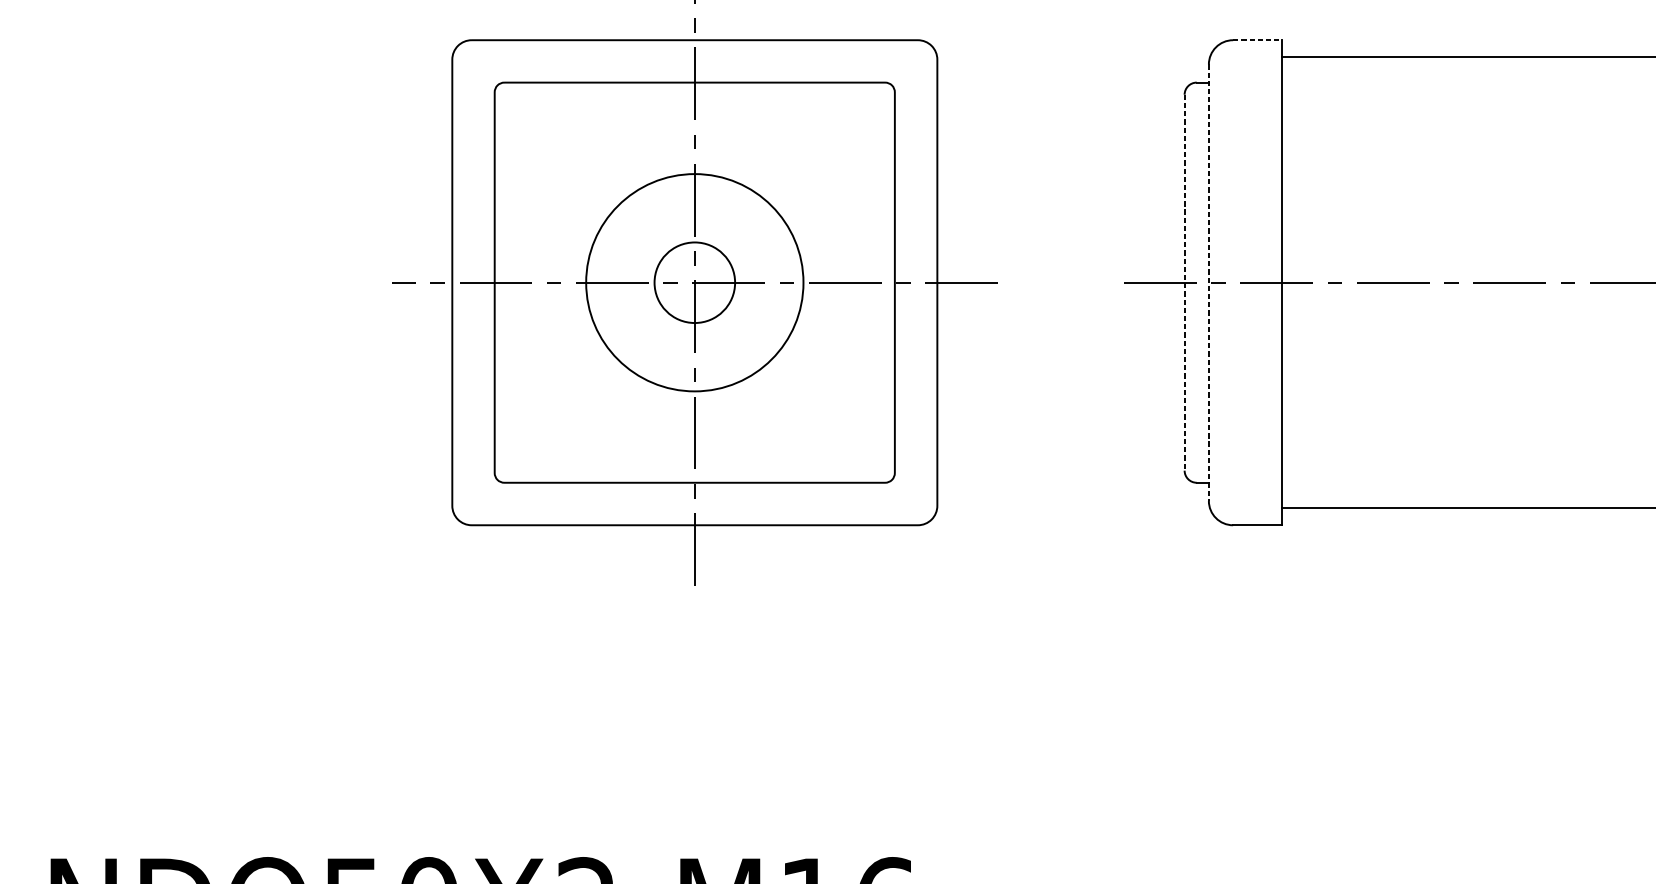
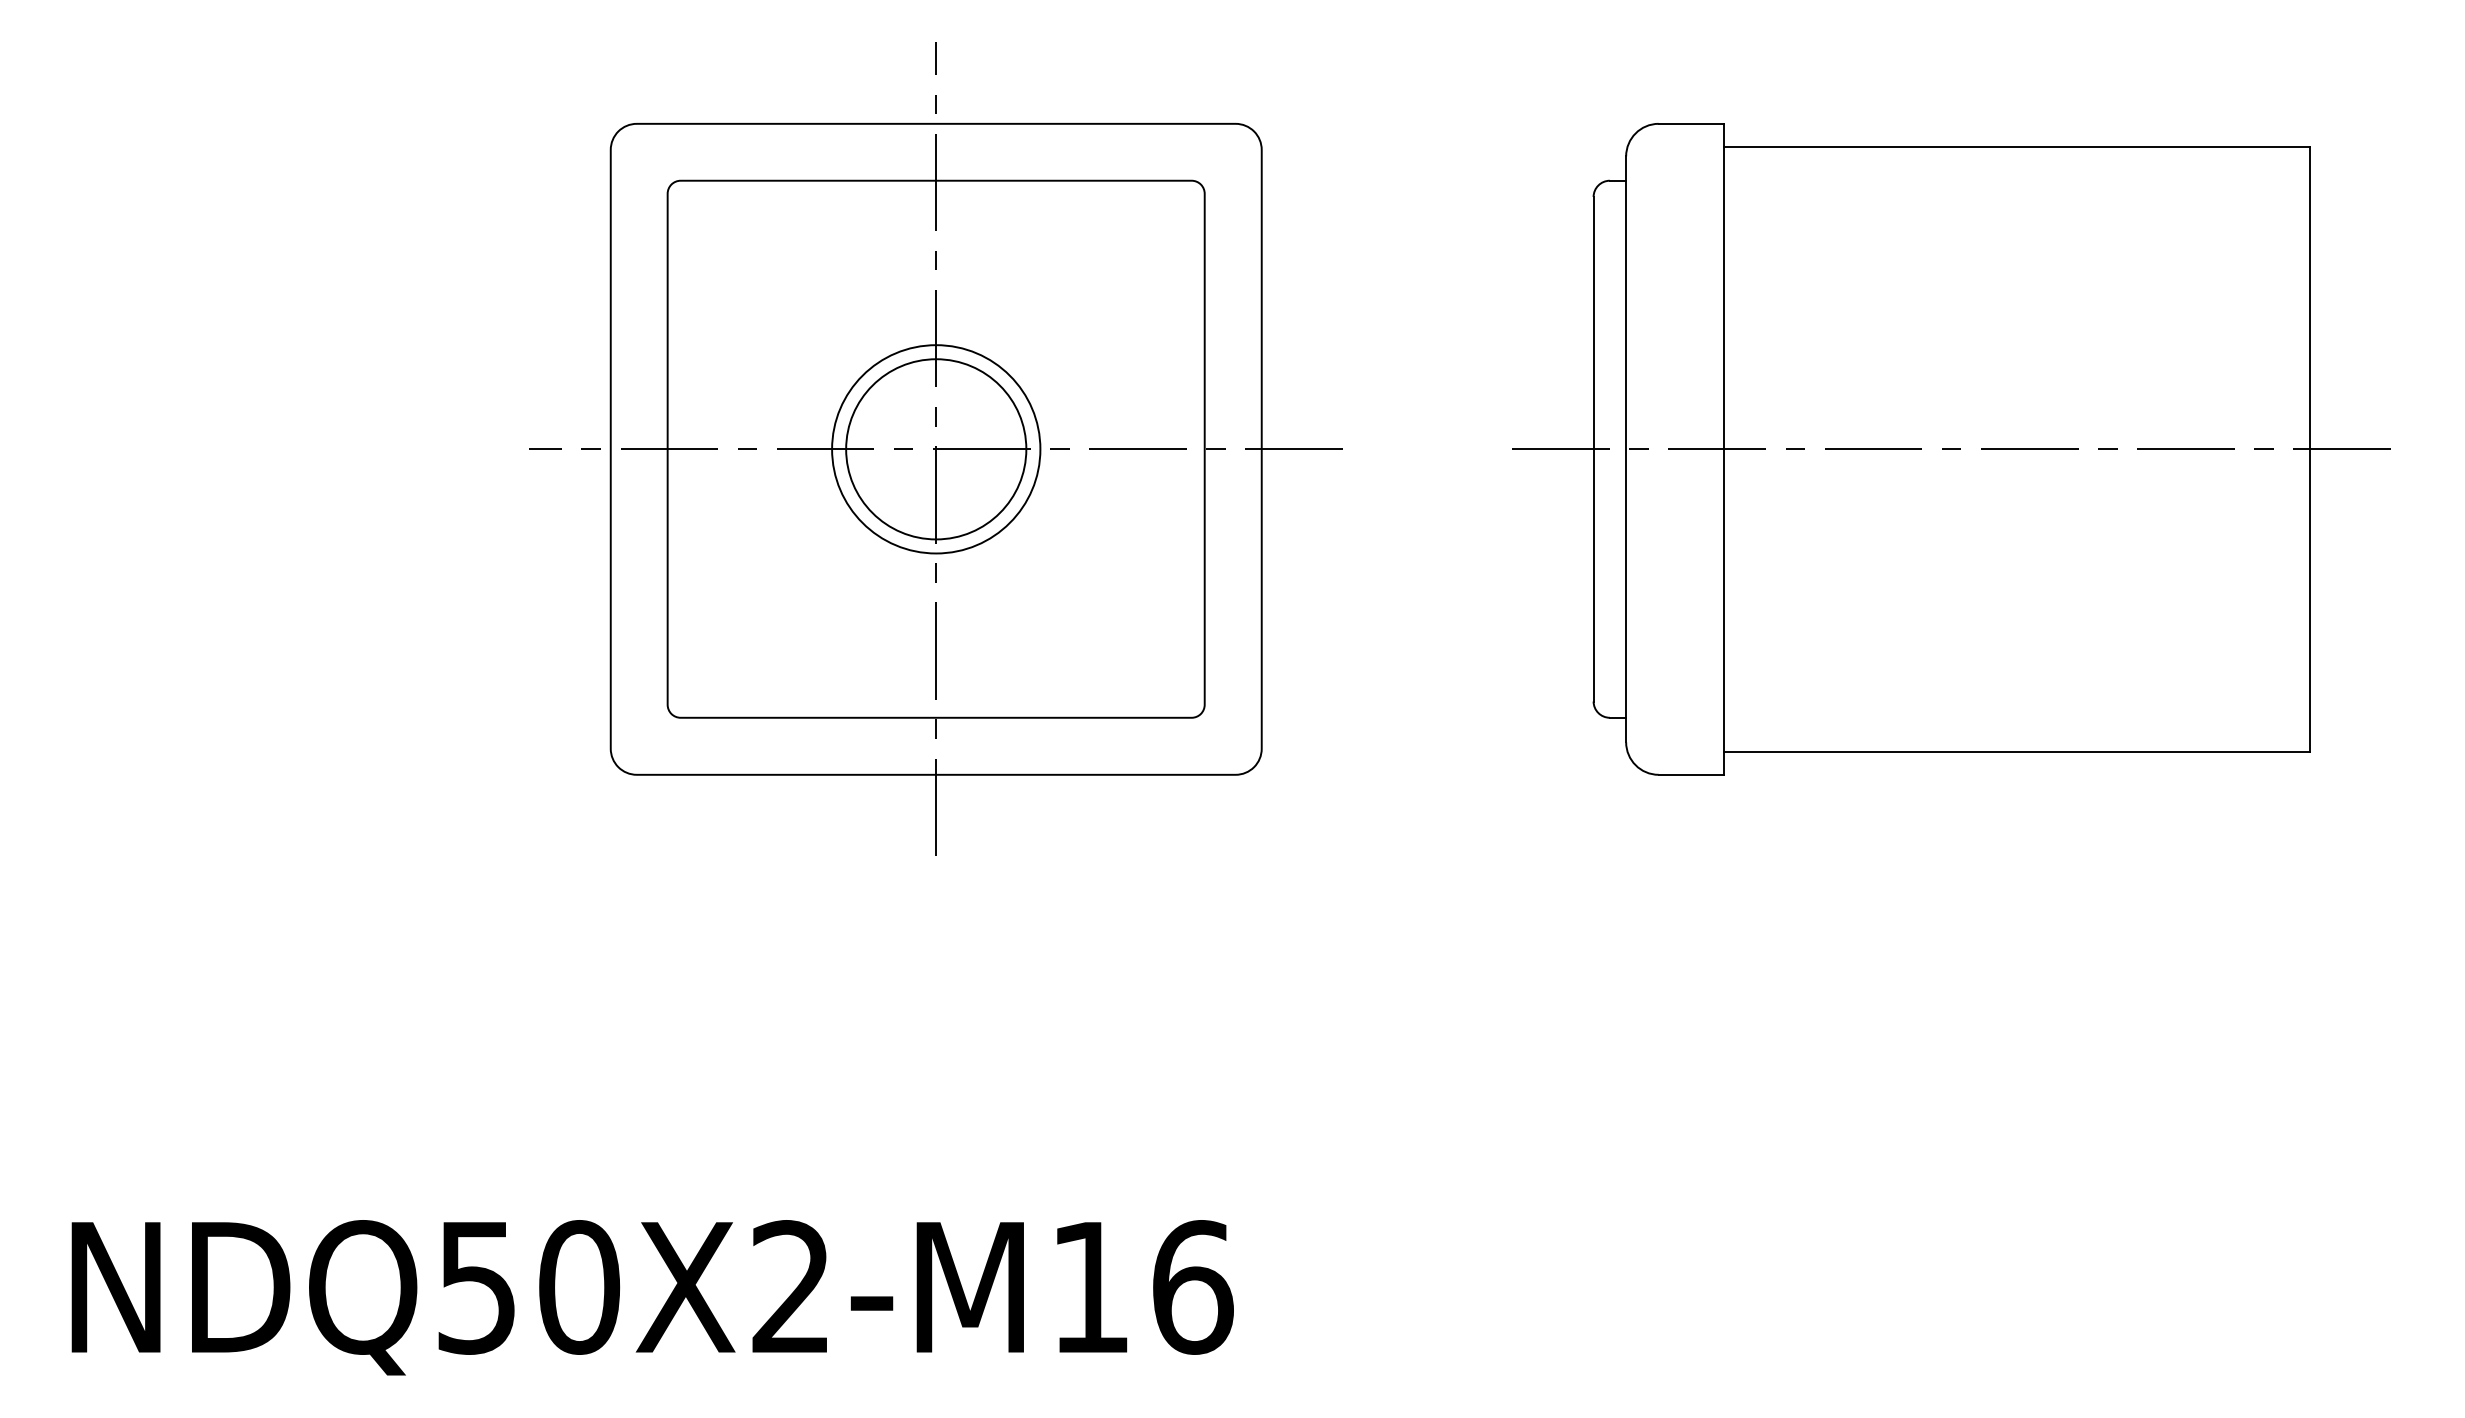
line: (1257, 39) -> (1691, 123), dashed -> solid
circle: (695, 282) -> (936, 449), size x0.71
circle: (695, 282) -> (936, 449), size x1.67
line: (1184, 282) -> (1593, 449), dashed -> solid
line: (1209, 282) -> (1626, 449), dashed -> solid

